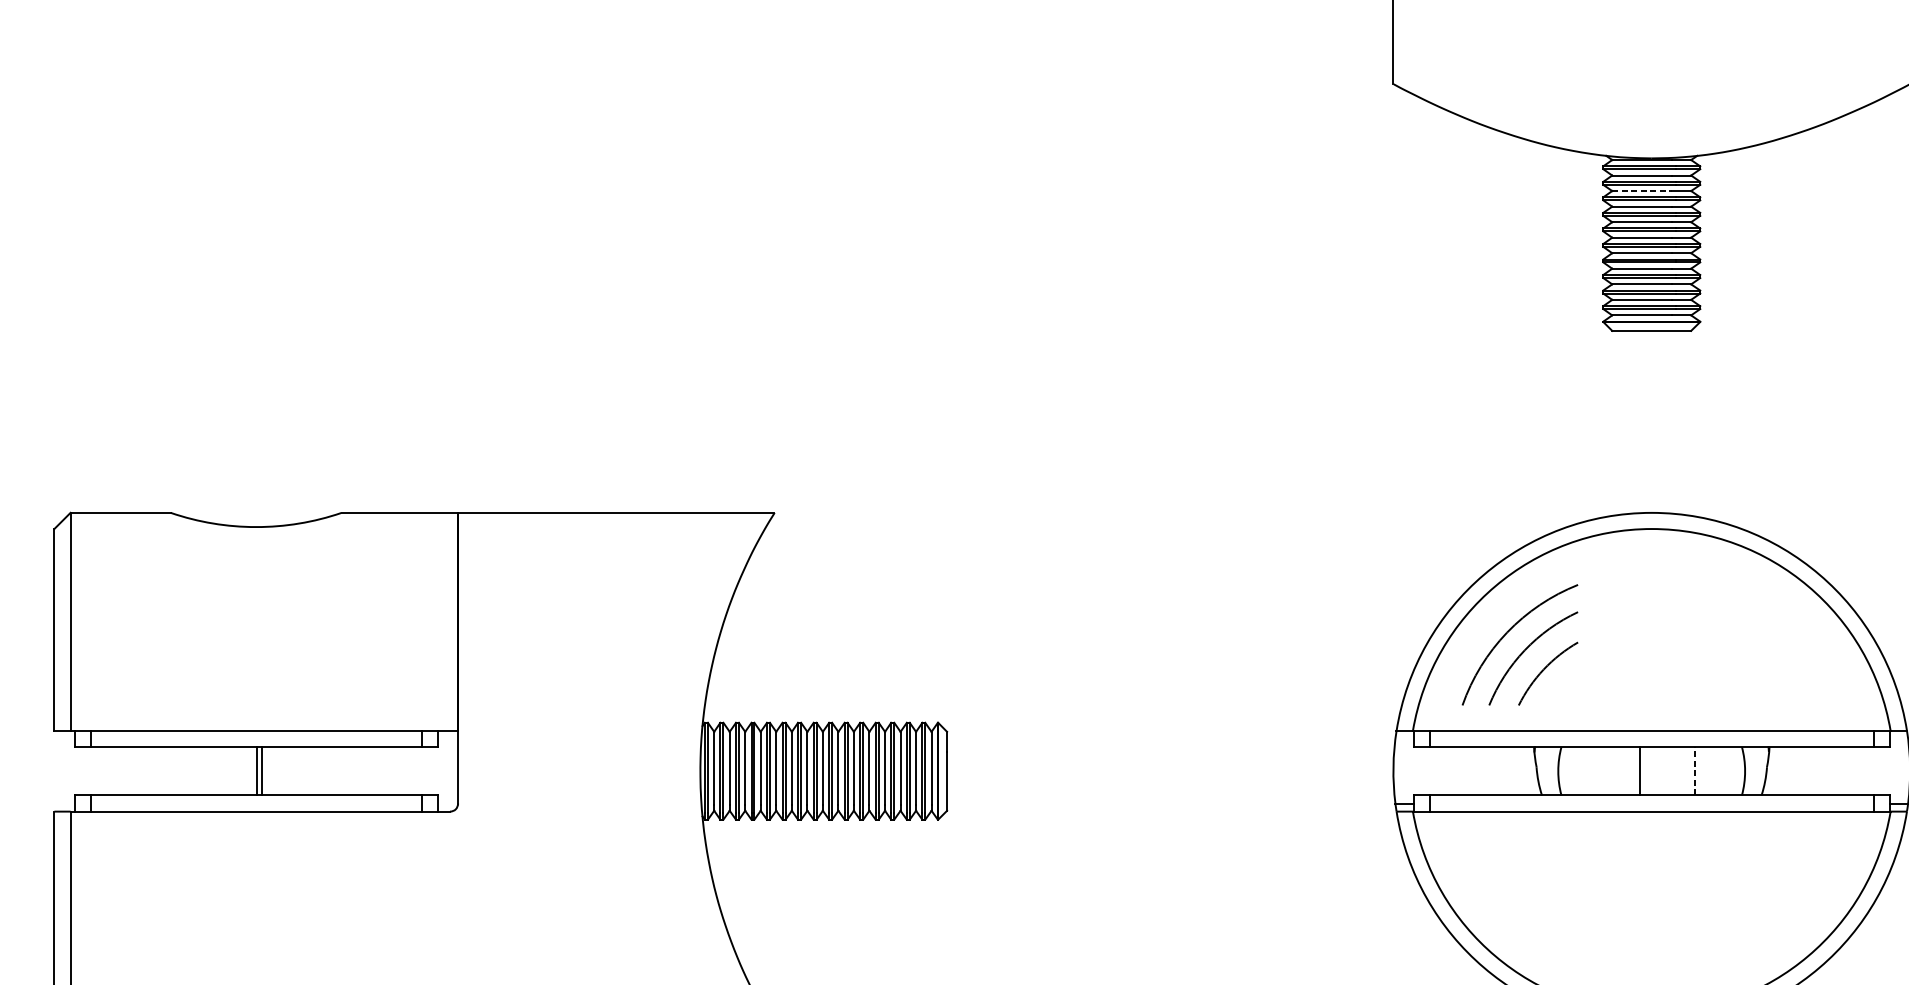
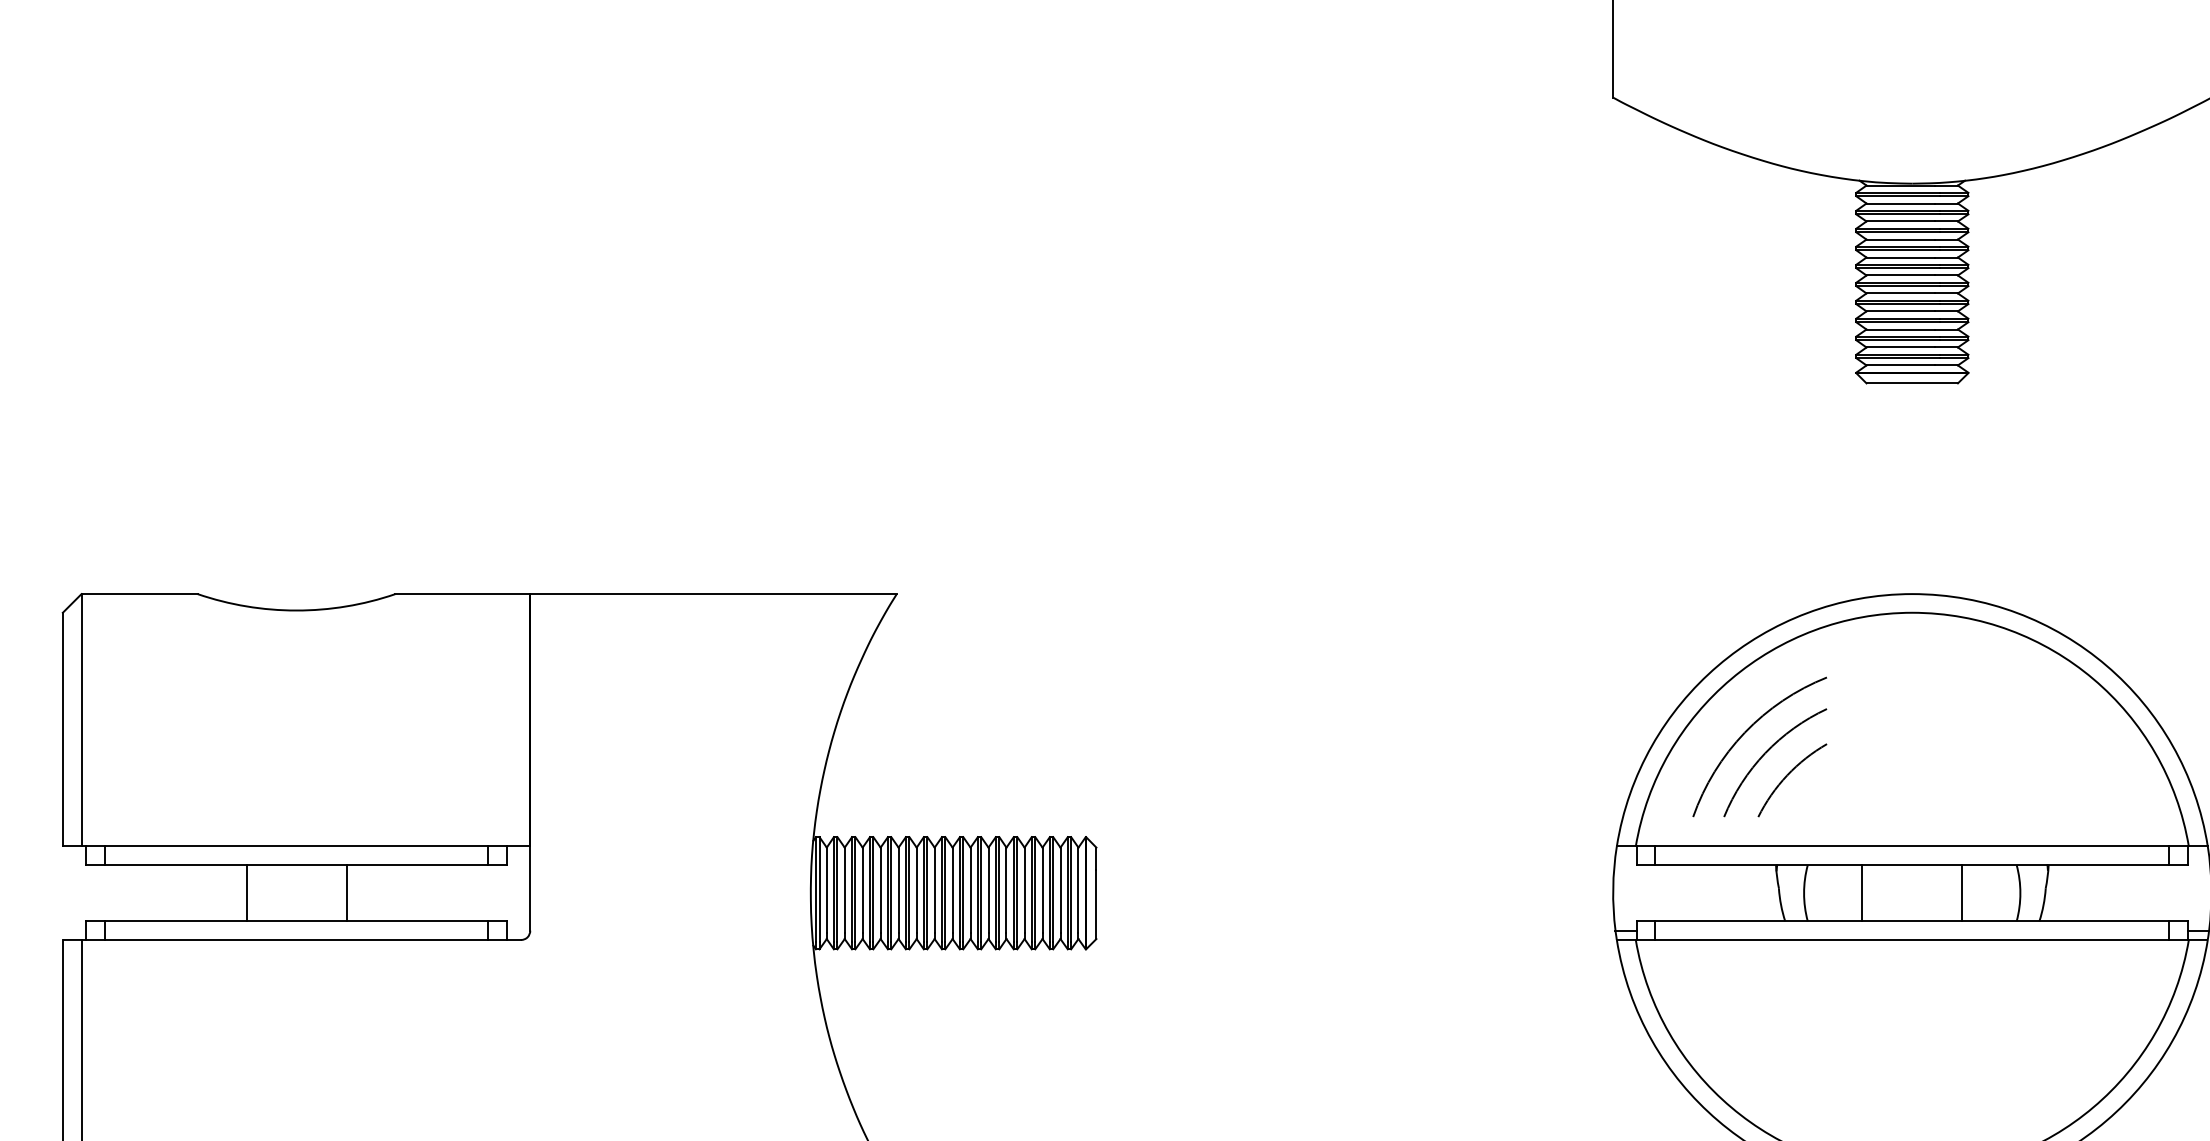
line: (1642, 191) -> (1901, 221), dashed -> solid
line: (1695, 770) -> (1962, 892), dashed -> solid
line: (257, 771) -> (246, 893), moved
line: (262, 771) -> (346, 893), moved
line: (1640, 771) -> (1862, 893), moved

